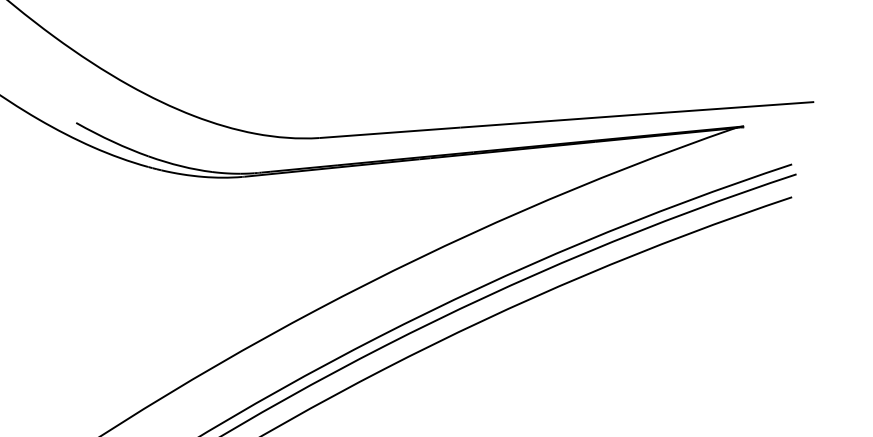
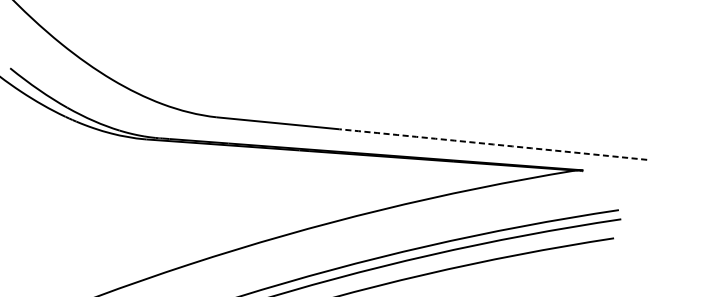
arc: (637, 114) -> (493, 144), solid -> dashed

